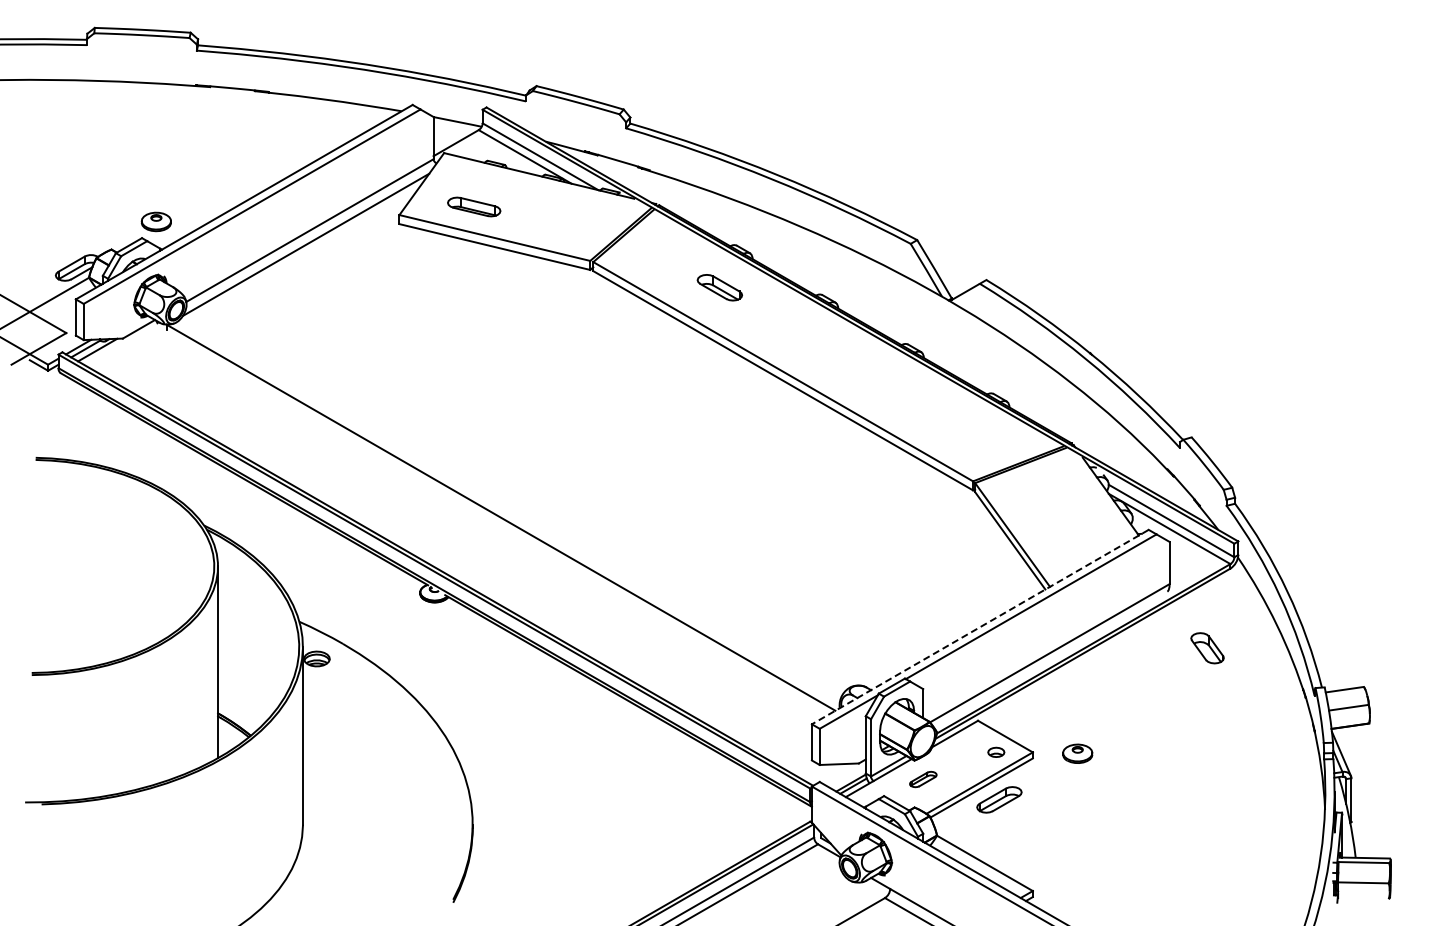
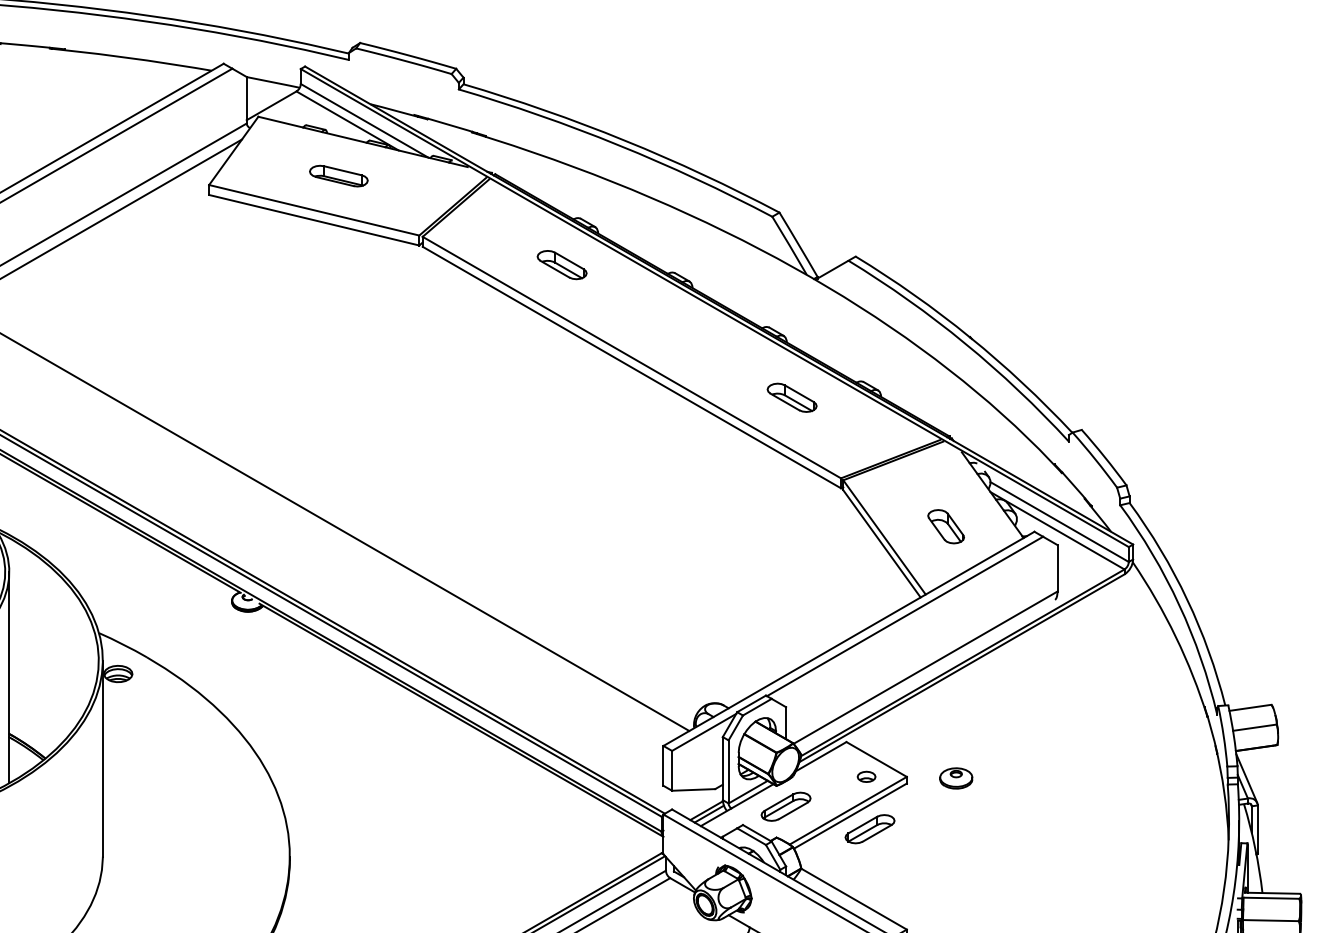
part: (474, 206) -> (339, 175), moved
part: (928, 407) -> (791, 396), added
line: (979, 627) -> (848, 639), dashed -> solid
part: (1207, 648) -> (946, 526), moved
part: (923, 779) -> (786, 806), size x1.67

